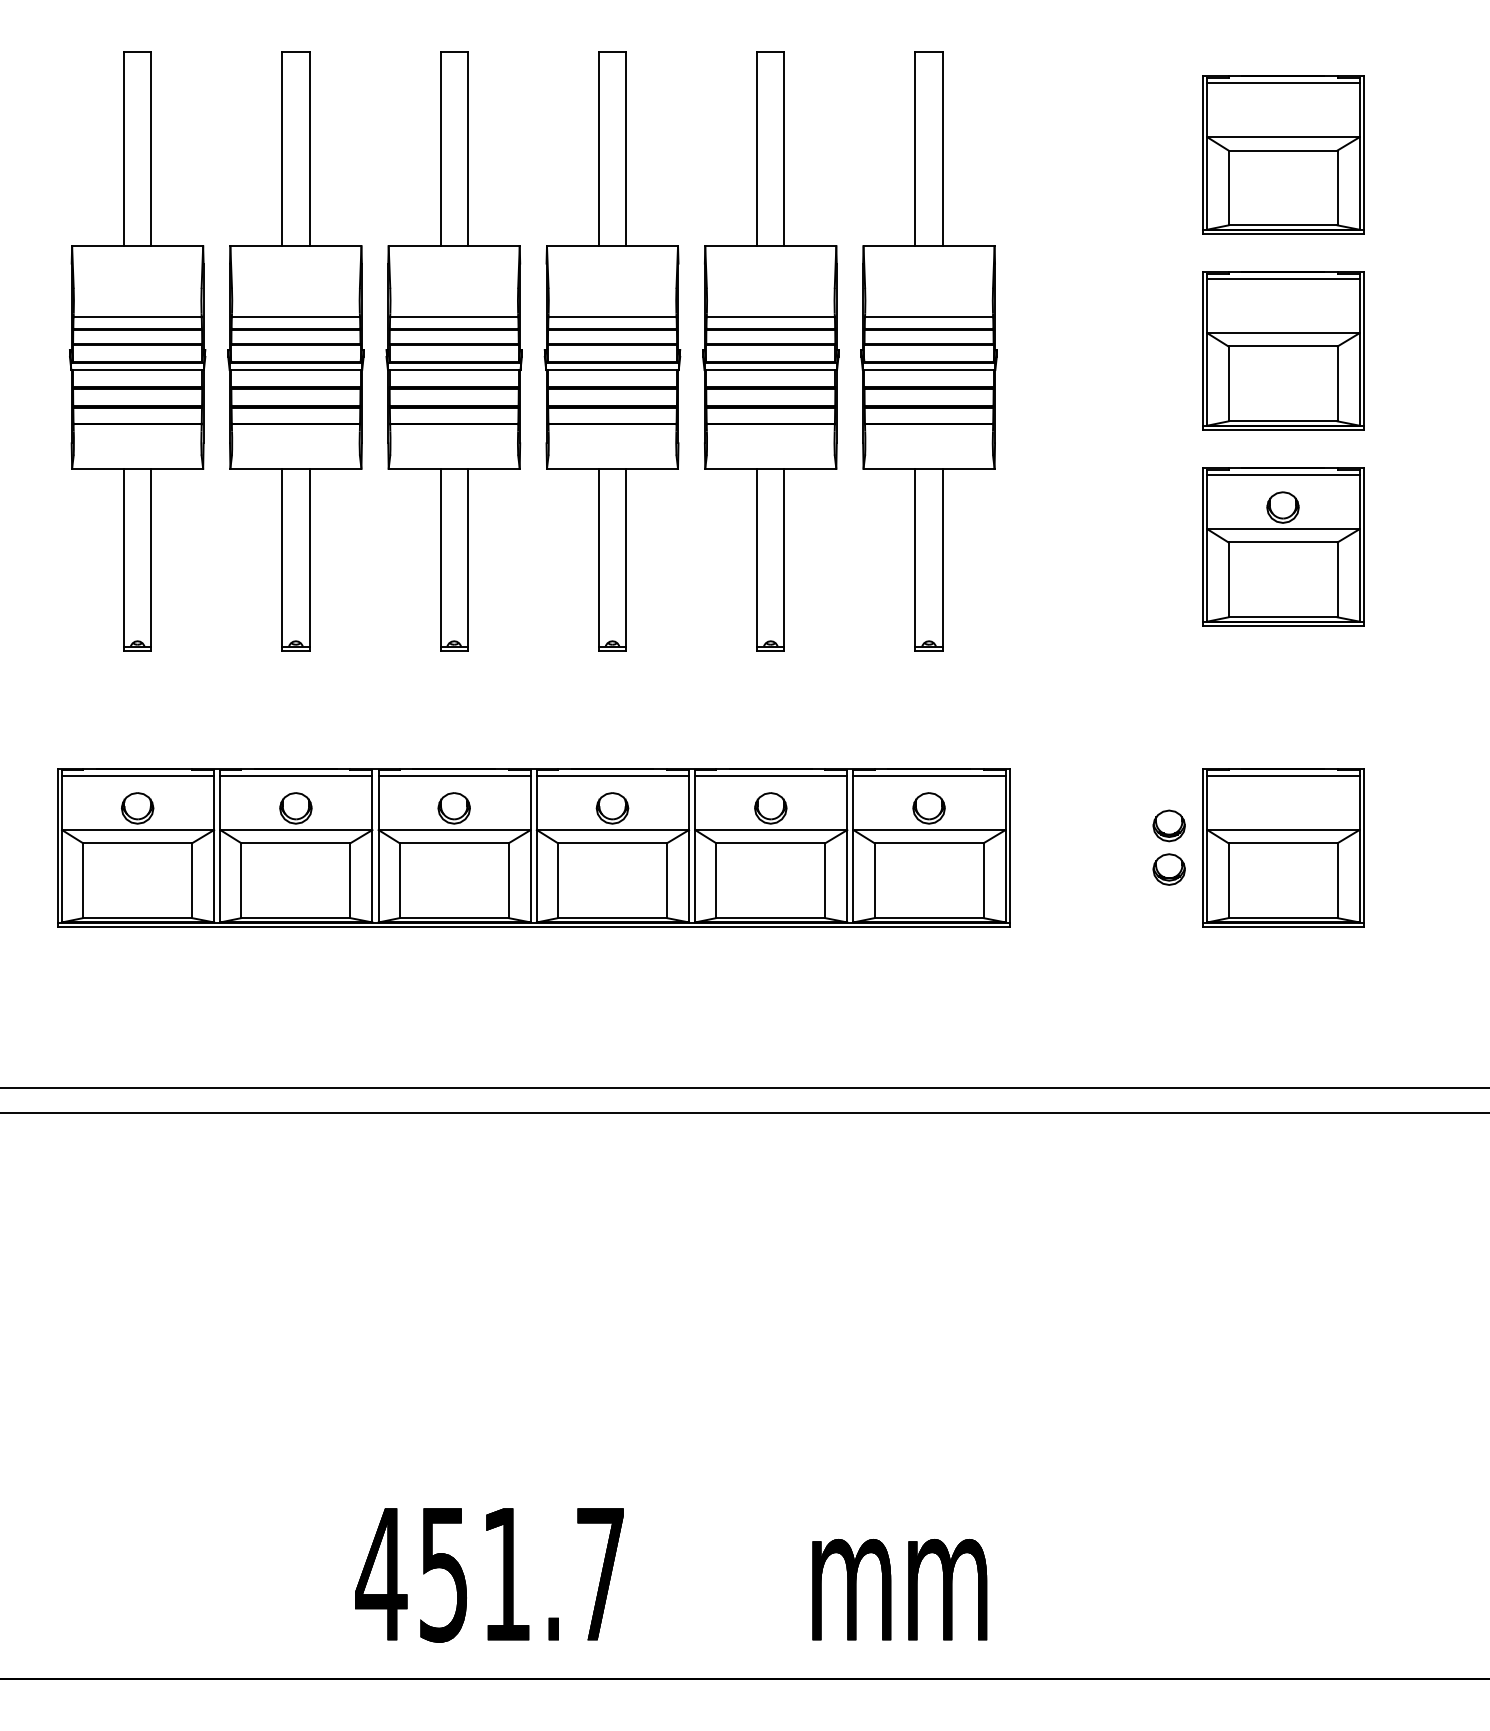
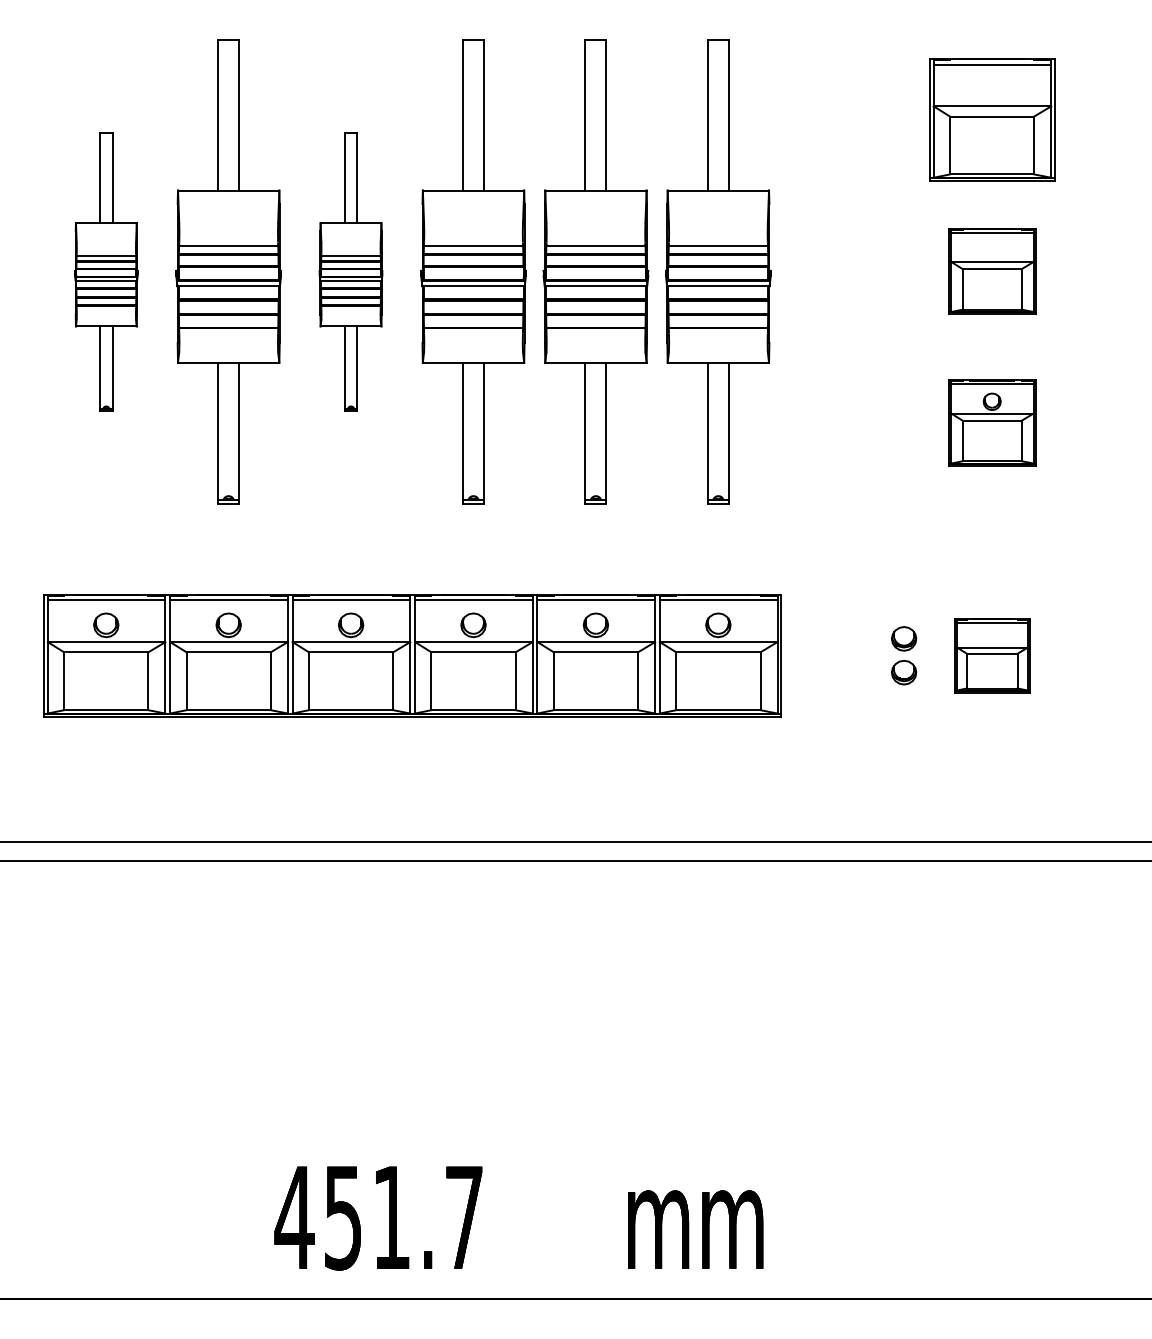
part: (1283, 350) -> (992, 271), size x0.7
part: (137, 351) -> (106, 271), size x0.6
part: (453, 351) -> (350, 271), size x0.6
part: (1283, 546) -> (992, 422), size x0.7
part: (1283, 847) -> (992, 655), size x0.6

